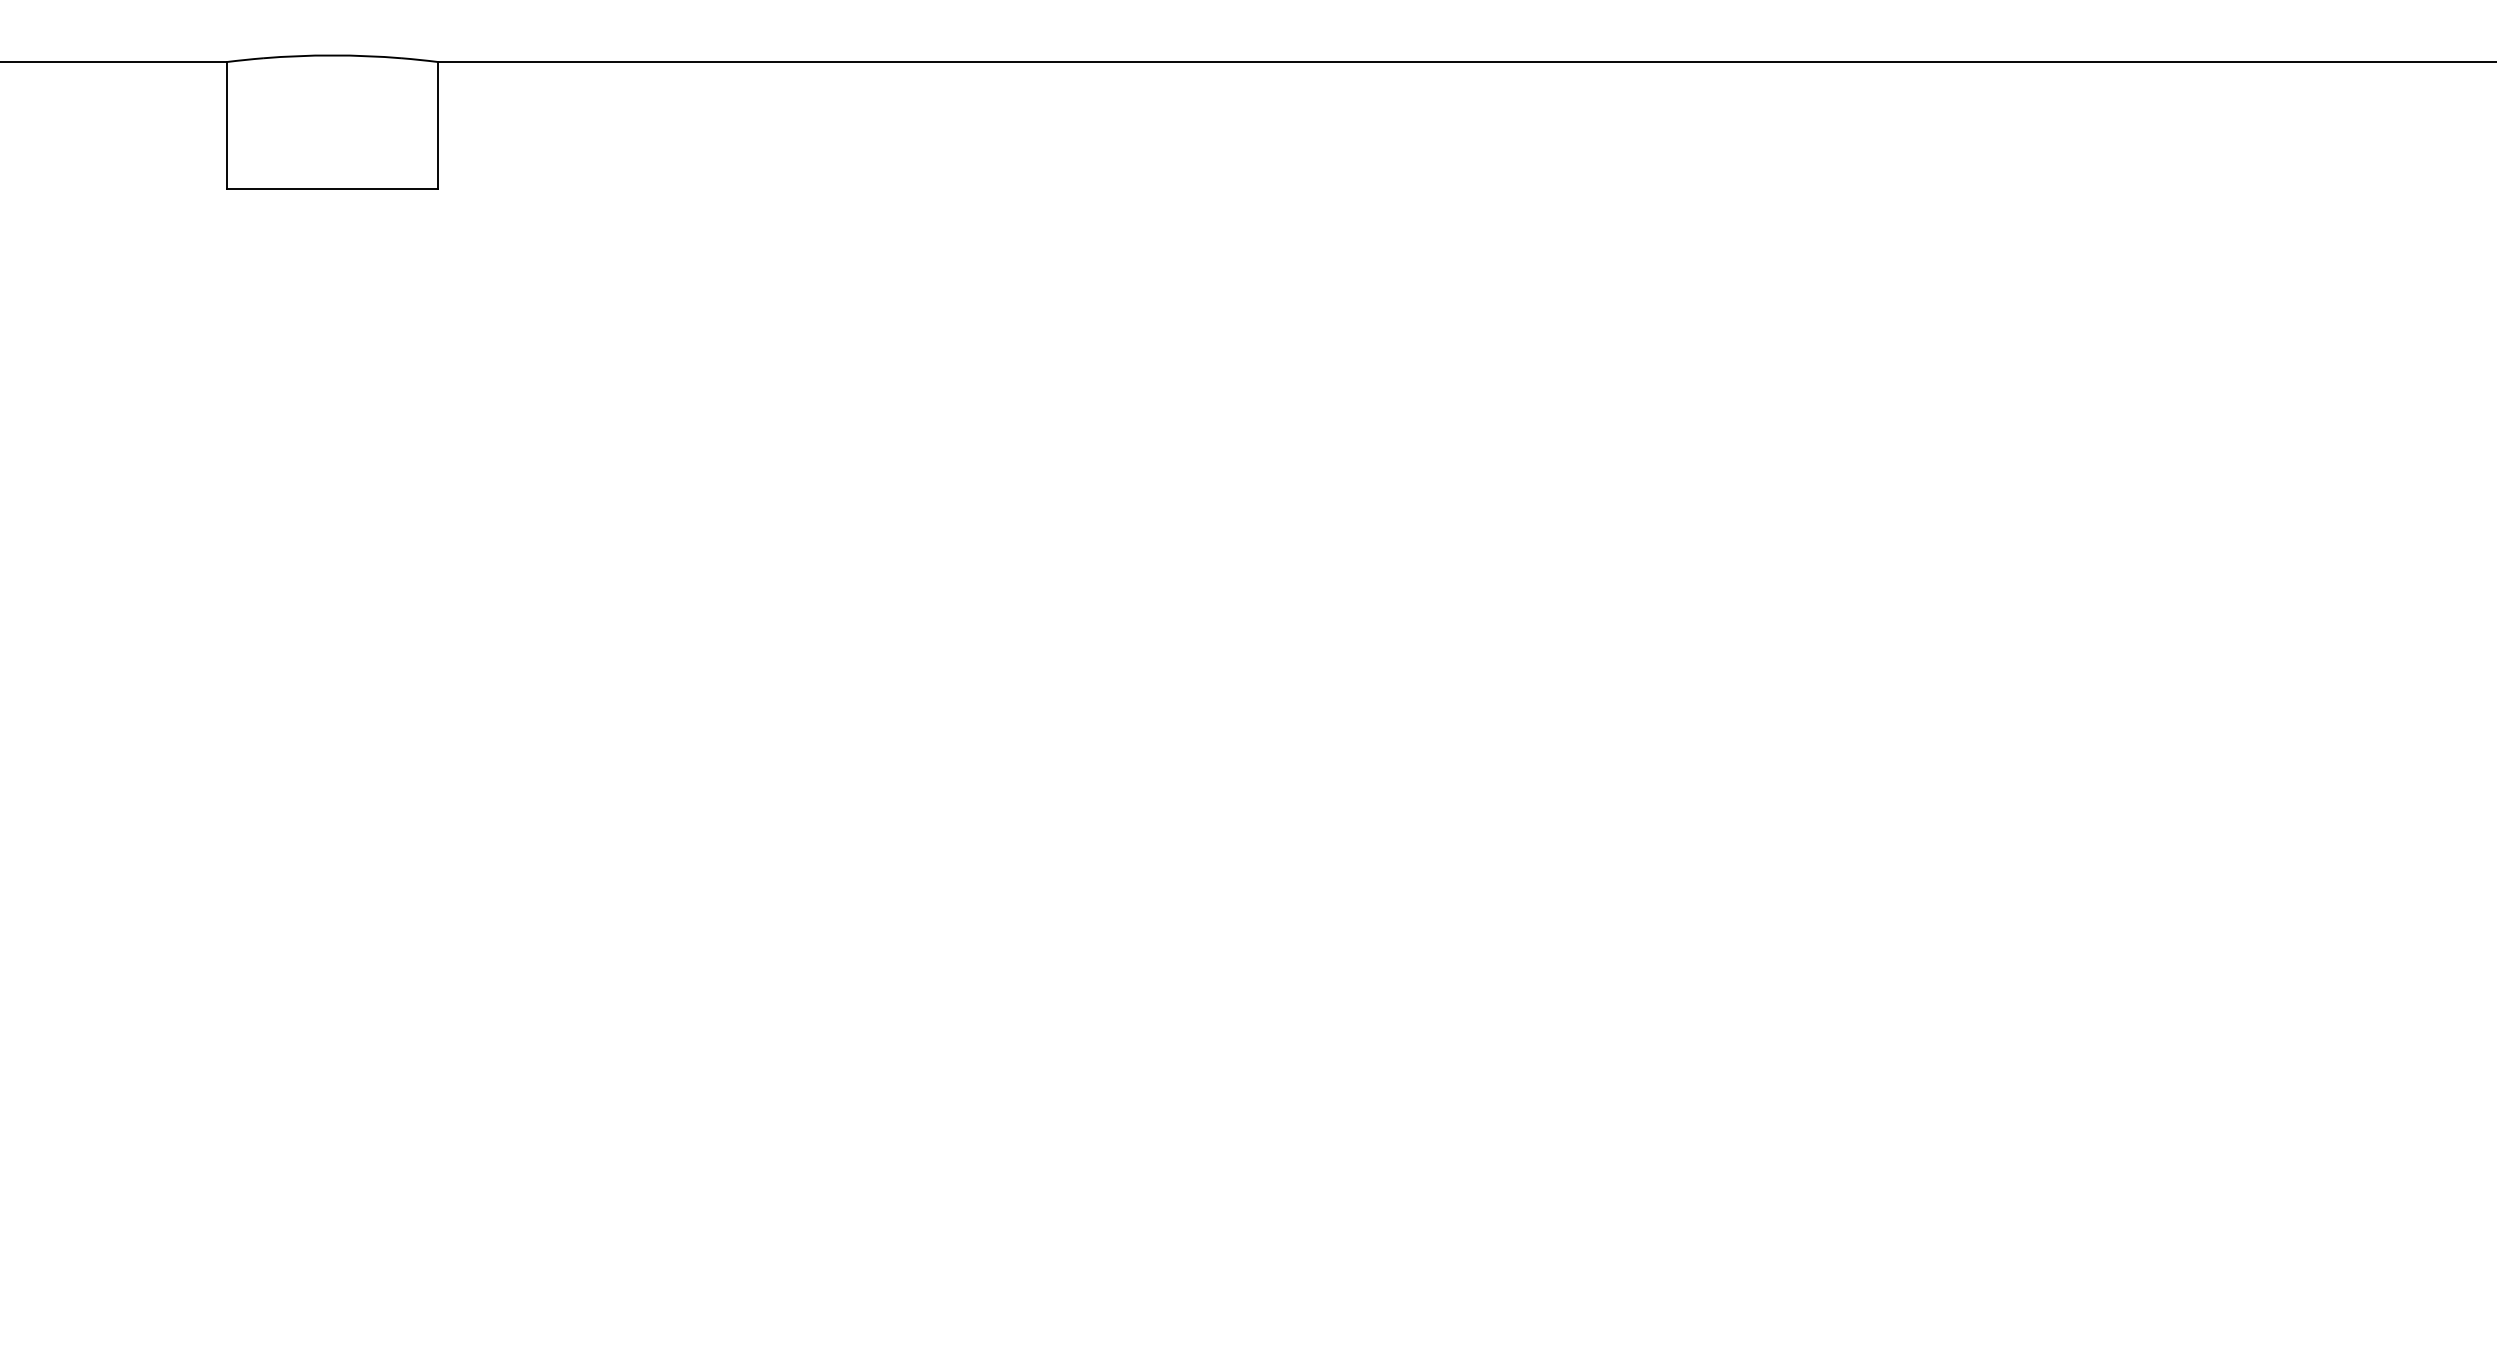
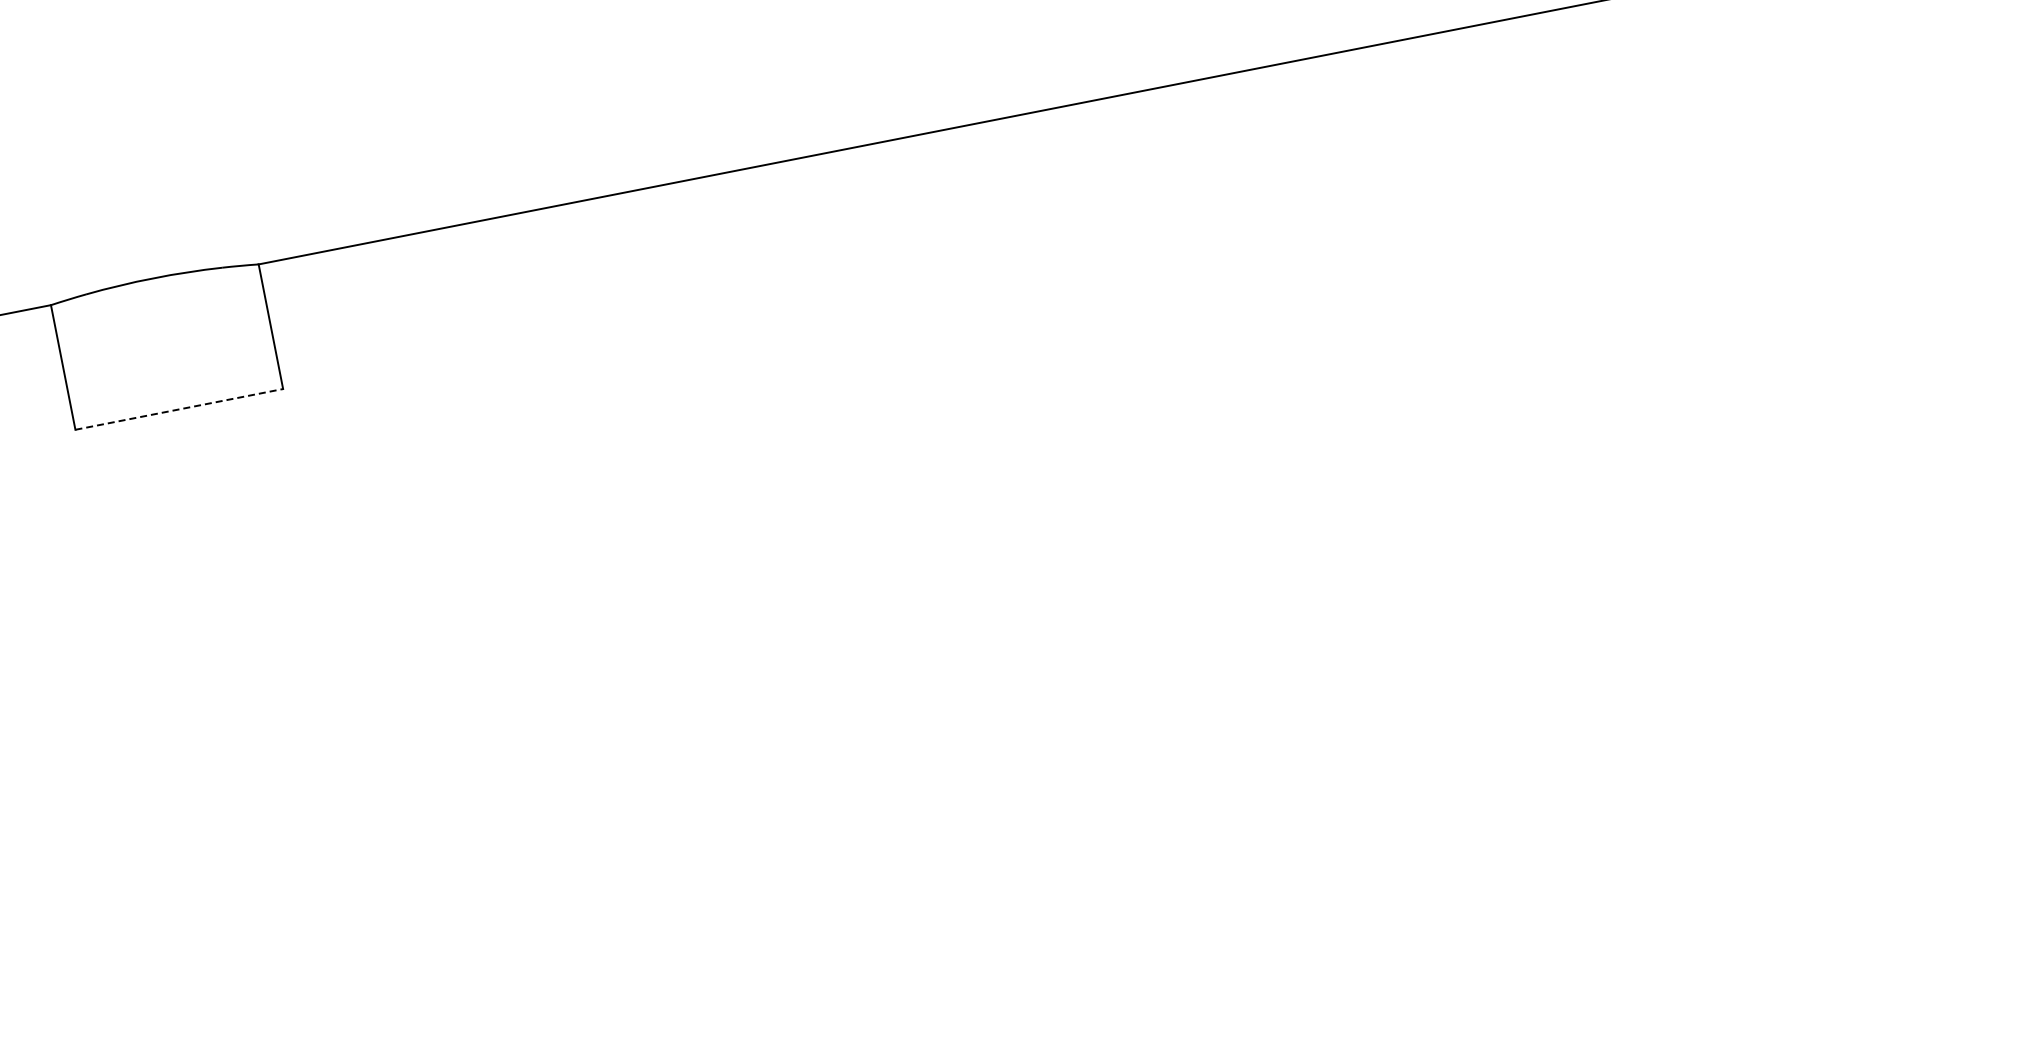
line: (332, 189) -> (179, 409), solid -> dashed

